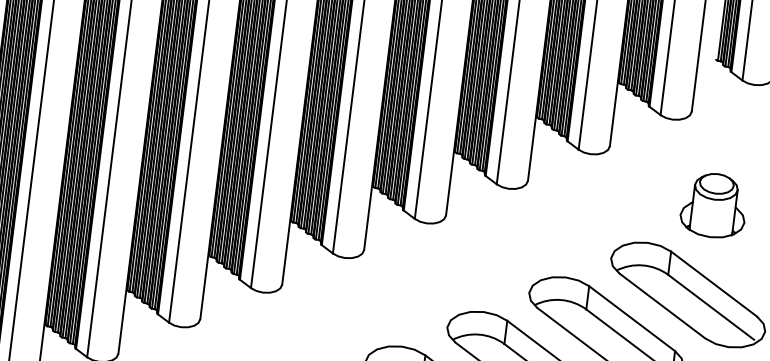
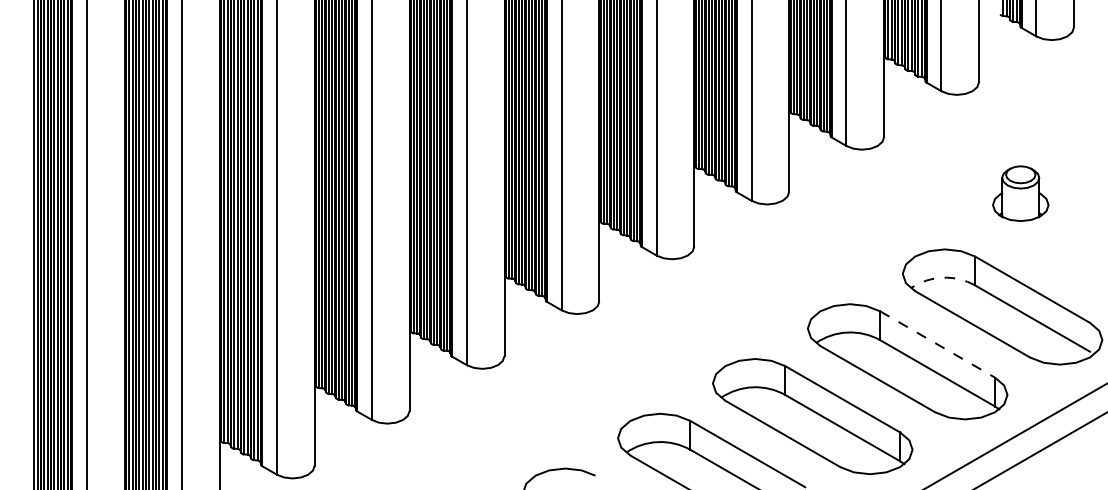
part: (714, 205) -> (1020, 193), size x0.7
arc: (642, 265) -> (942, 277), solid -> dashed
line: (632, 318) -> (938, 344), solid -> dashed

